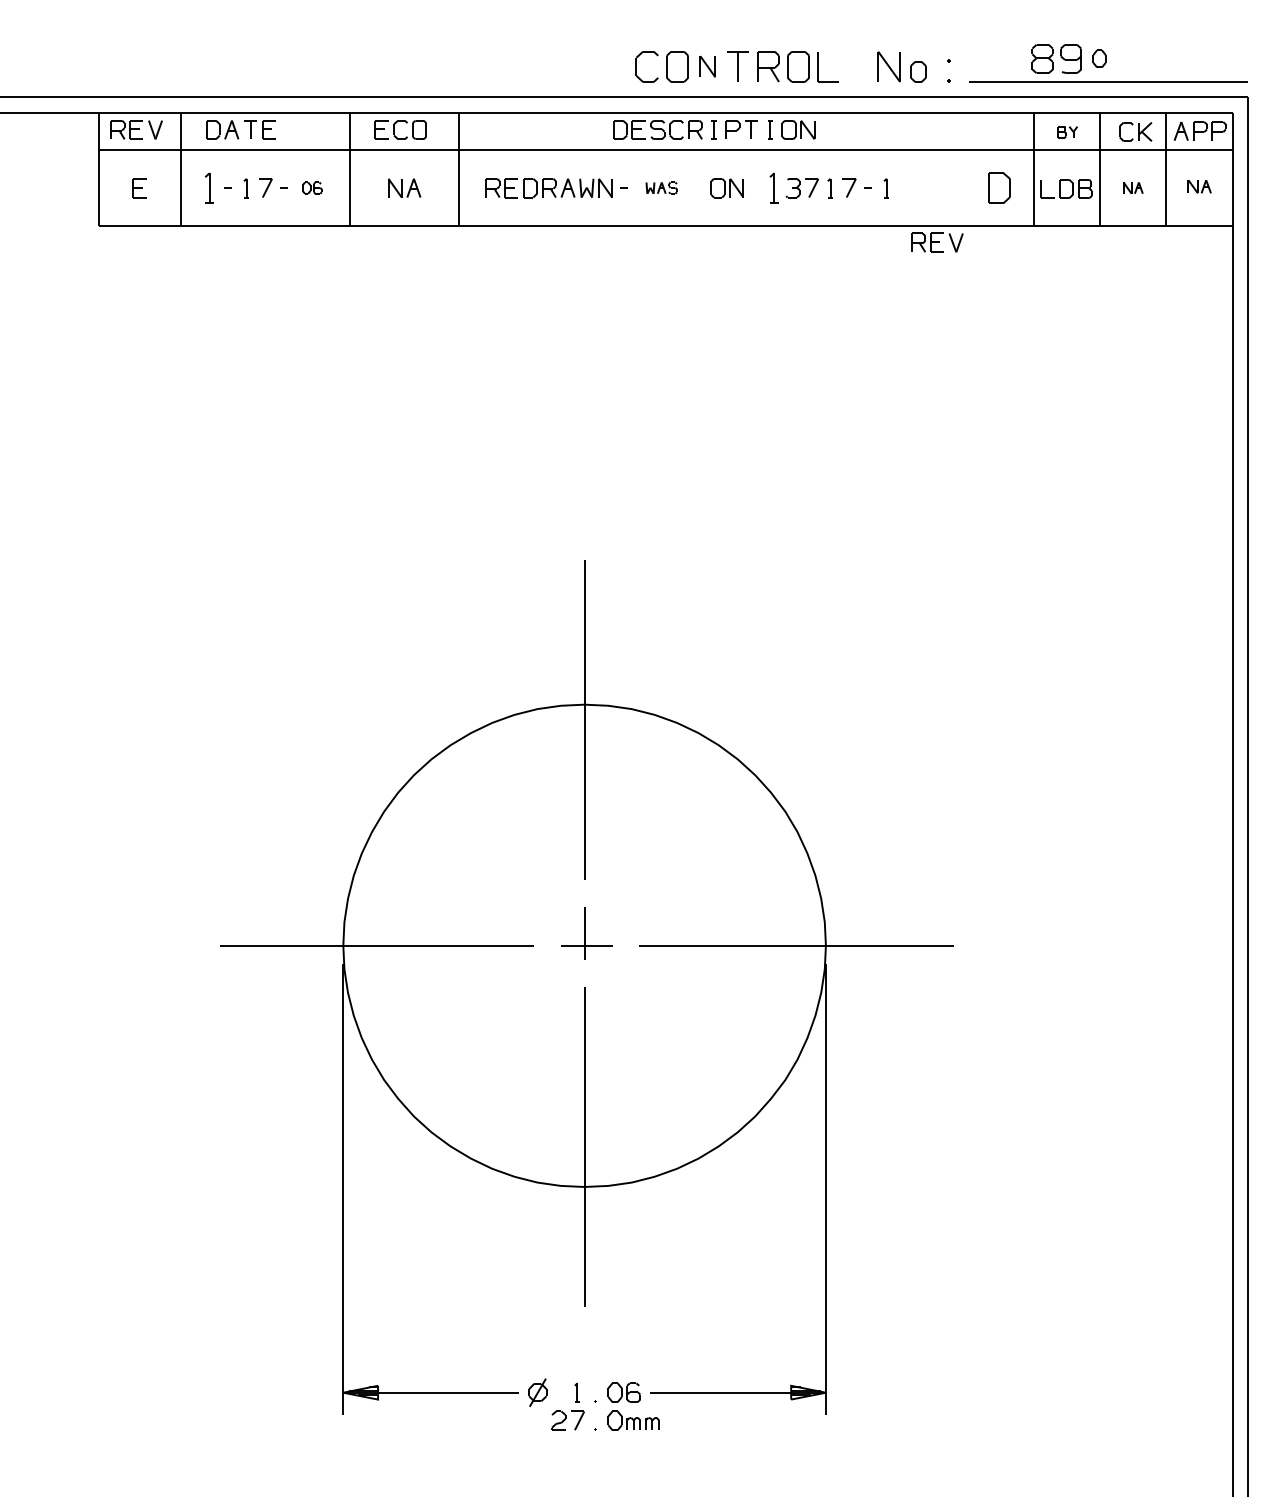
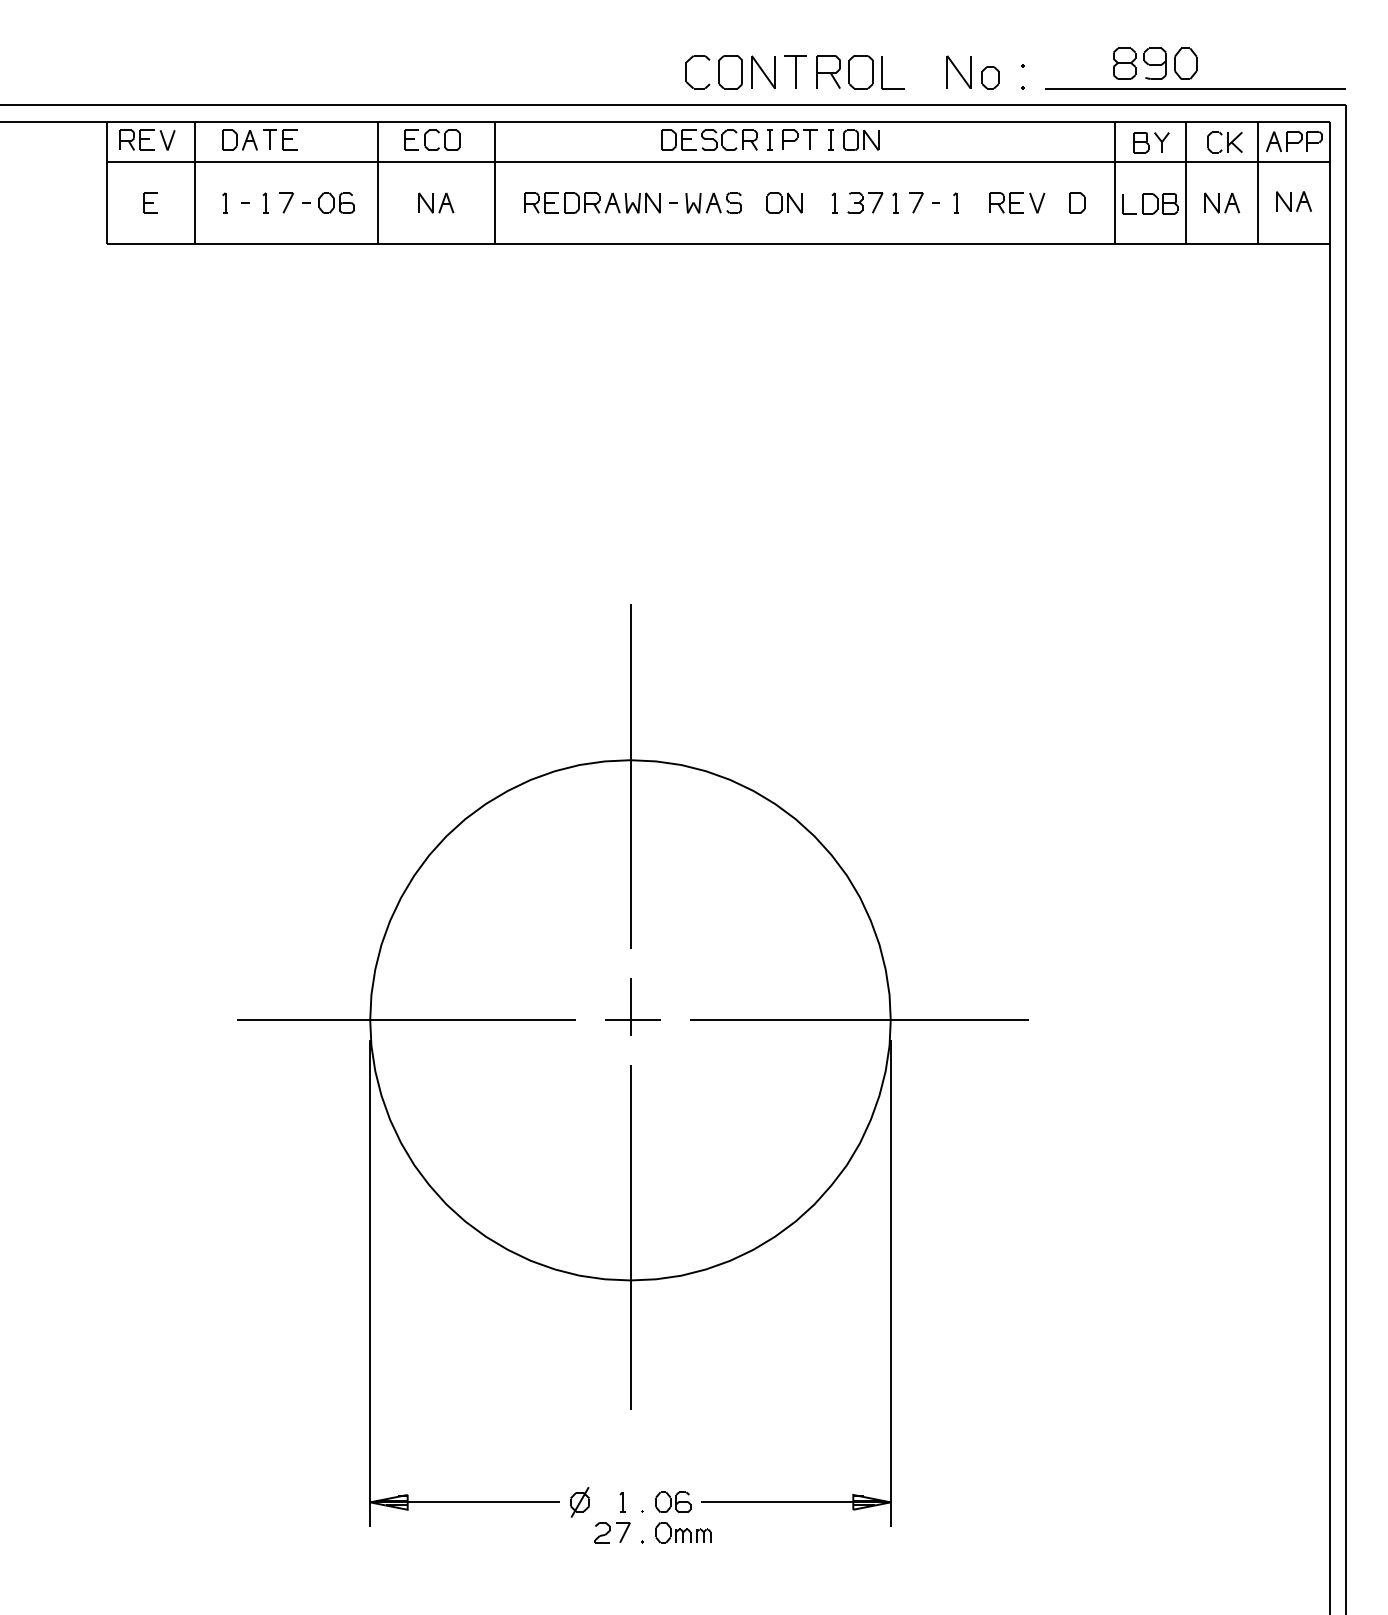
part: (1099, 58) -> (1185, 63), size x1.67
part: (707, 66) -> (763, 71), size x1.43
part: (1067, 131) -> (1151, 142), size x1.67
part: (1199, 186) -> (1293, 201), size x1.43
part: (208, 187) -> (224, 202), size x0.62
part: (312, 187) -> (336, 202), size x1.67
part: (661, 187) -> (713, 202), size x1.67
part: (773, 187) -> (834, 202), size x0.62
part: (999, 187) -> (1077, 202), size x0.62
part: (1133, 187) -> (1222, 202), size x1.67
part: (937, 242) -> (1017, 202), moved

